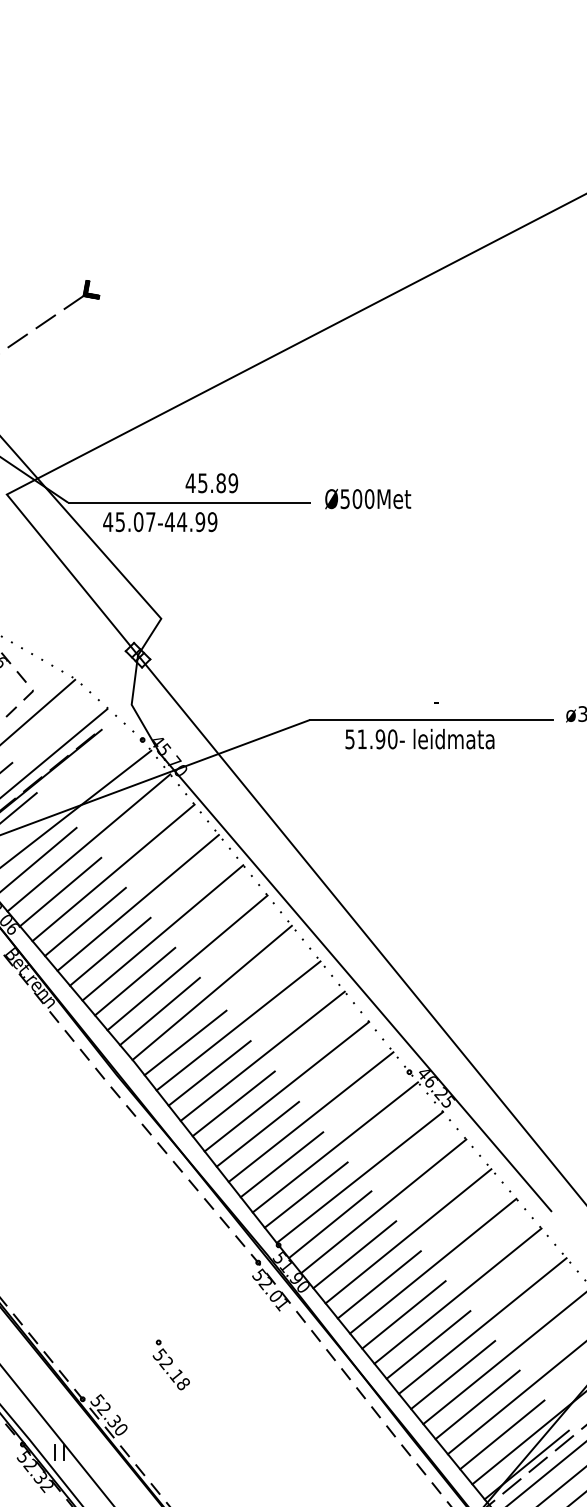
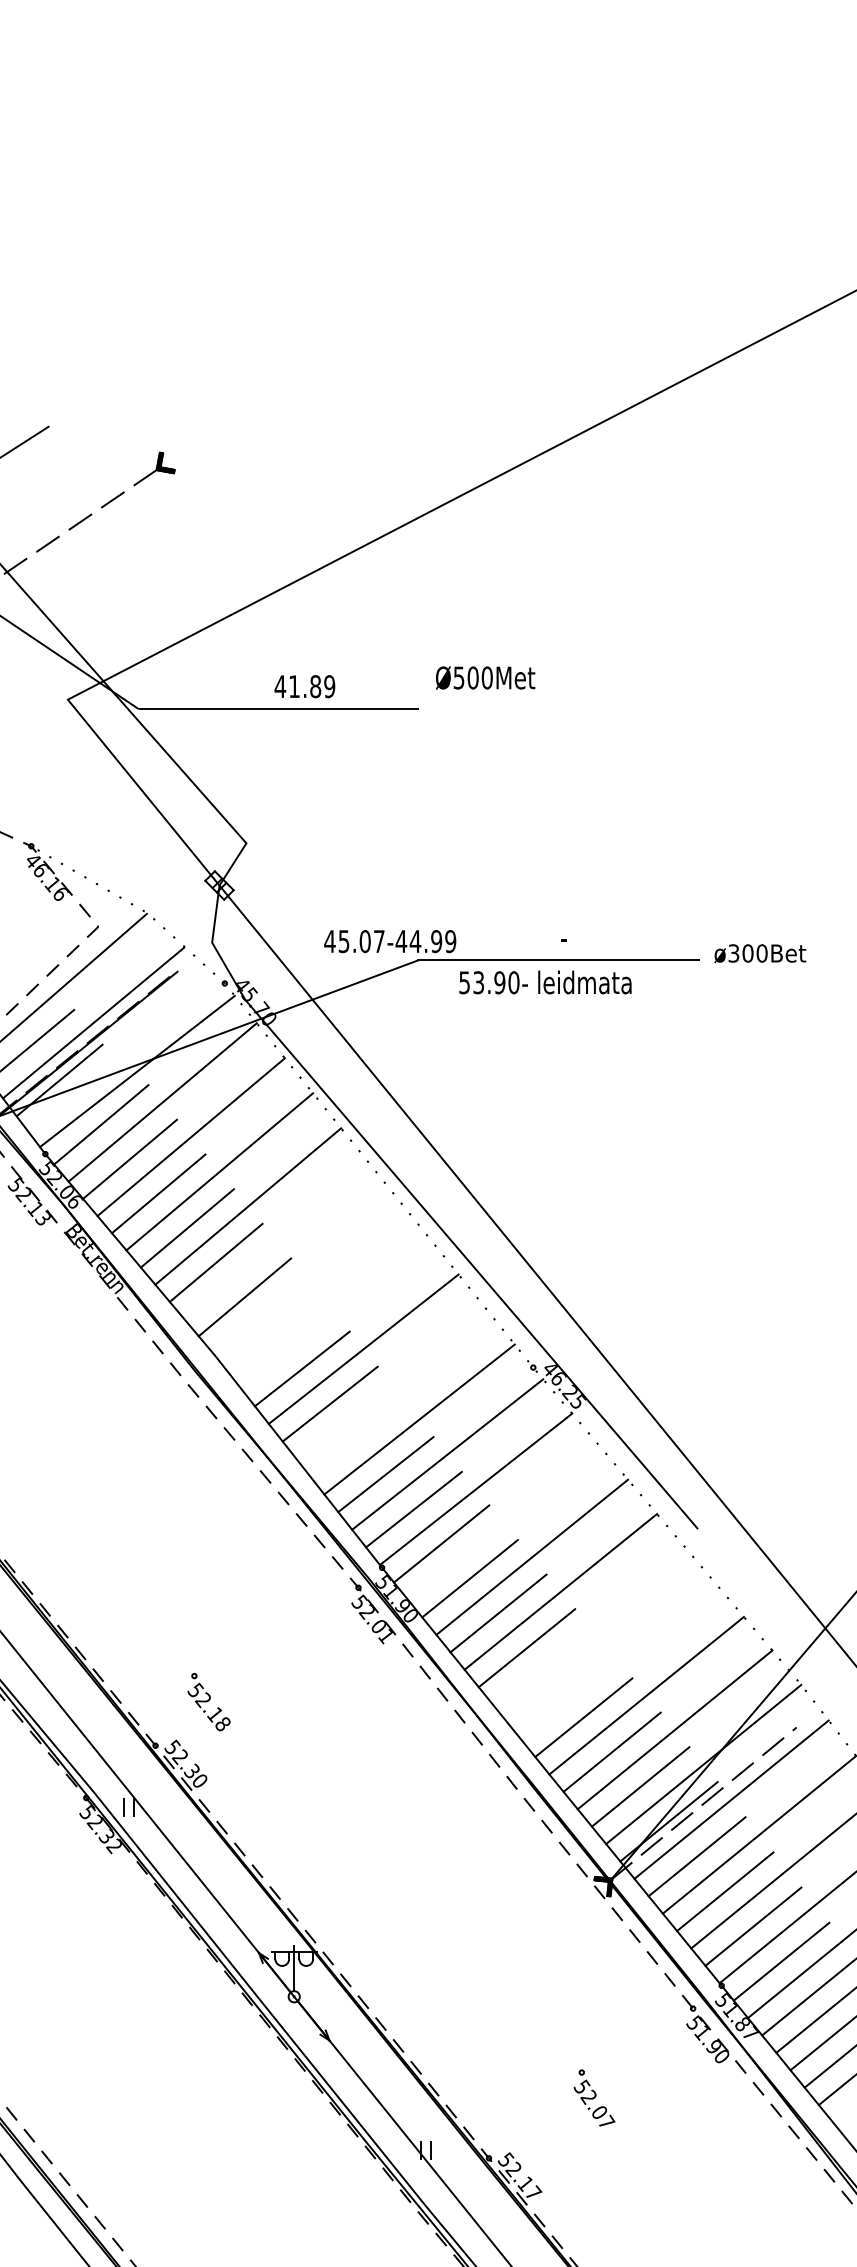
text: (202, 483) -> (294, 686), 45.89 -> 41.89
text: (368, 498) -> (485, 677), moved
text: (160, 522) -> (390, 941), moved
text: (362, 739) -> (478, 982), 51.90- -> 53.90-
line: (187, 963) -> (276, 1241), removed
line: (212, 992) -> (305, 1275), removed
line: (238, 1025) -> (335, 1313), removed
line: (185, 1042) -> (274, 1333), removed
line: (286, 1086) -> (391, 1384), removed
line: (257, 1133) -> (357, 1438), removed
line: (383, 1206) -> (503, 1522), removed
line: (458, 1296) -> (589, 1626), removed
line: (482, 1325) -> (617, 1660), removed
line: (428, 1344) -> (555, 1682), removed
part: (170, 1365) -> (208, 1702), moved

